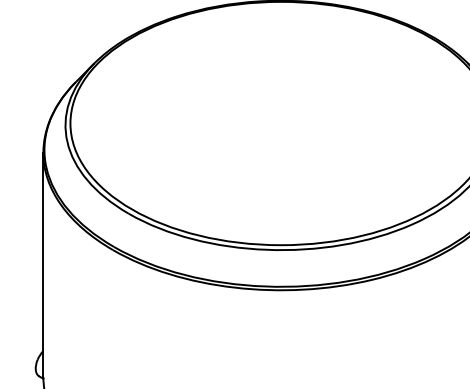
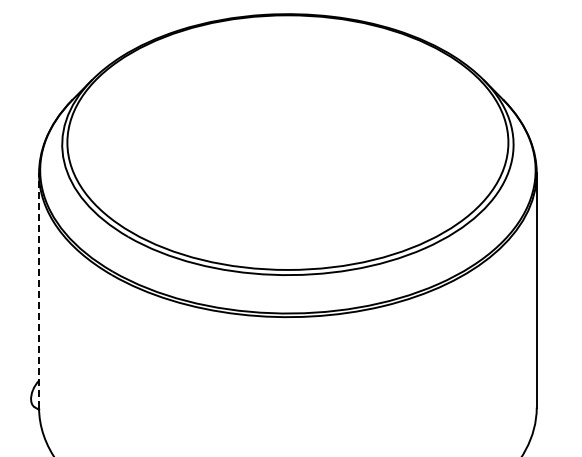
line: (43, 264) -> (39, 290), solid -> dashed

